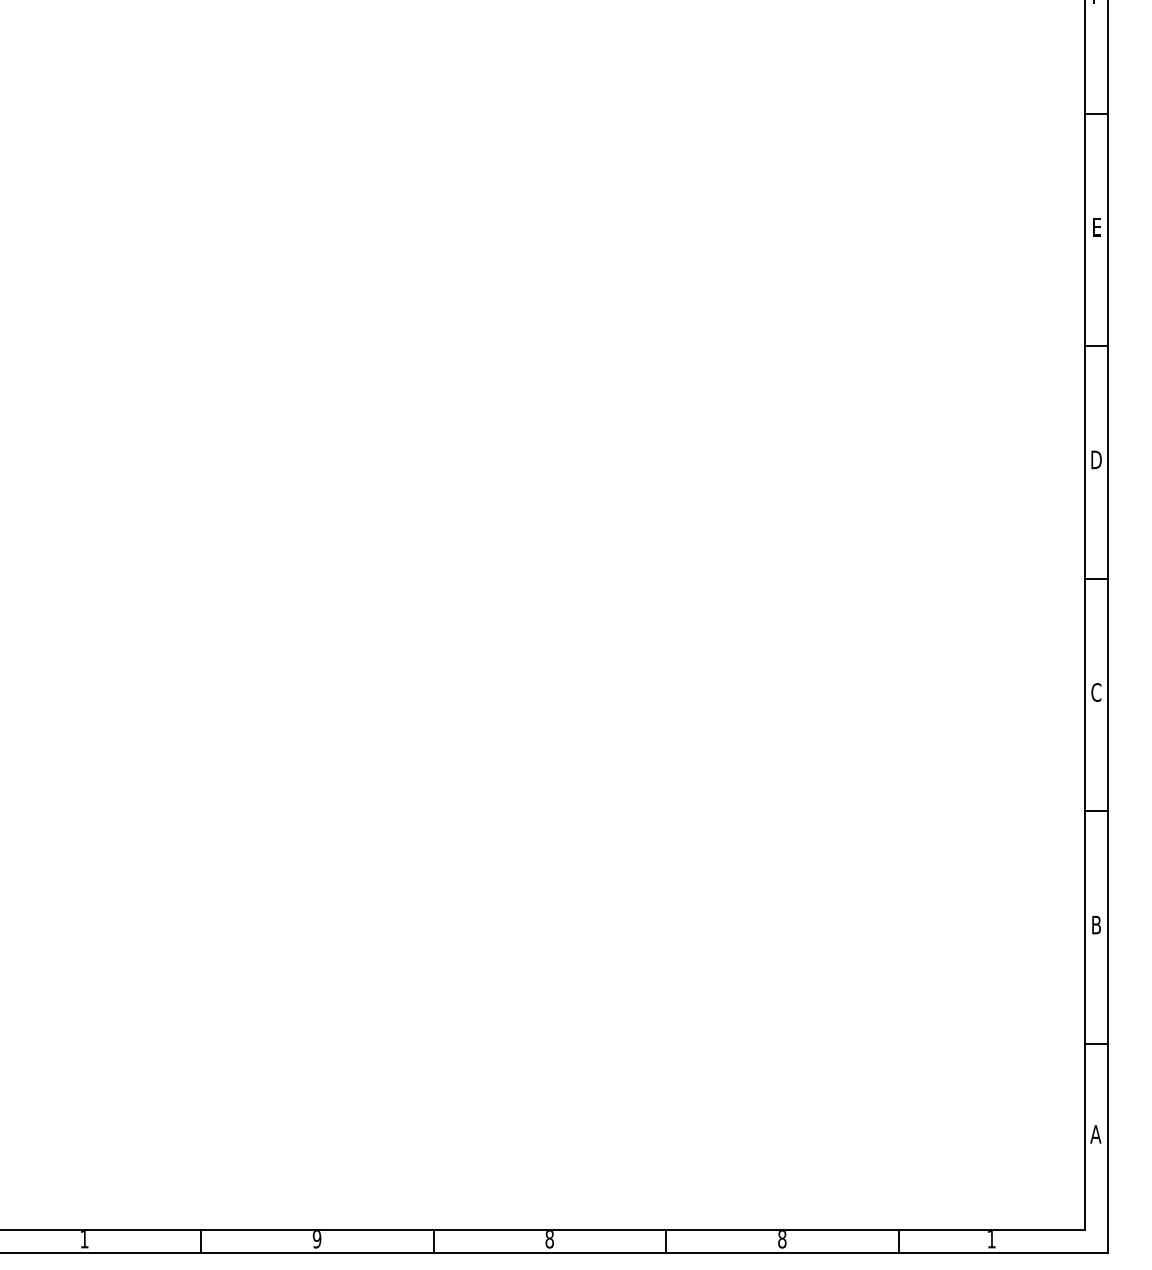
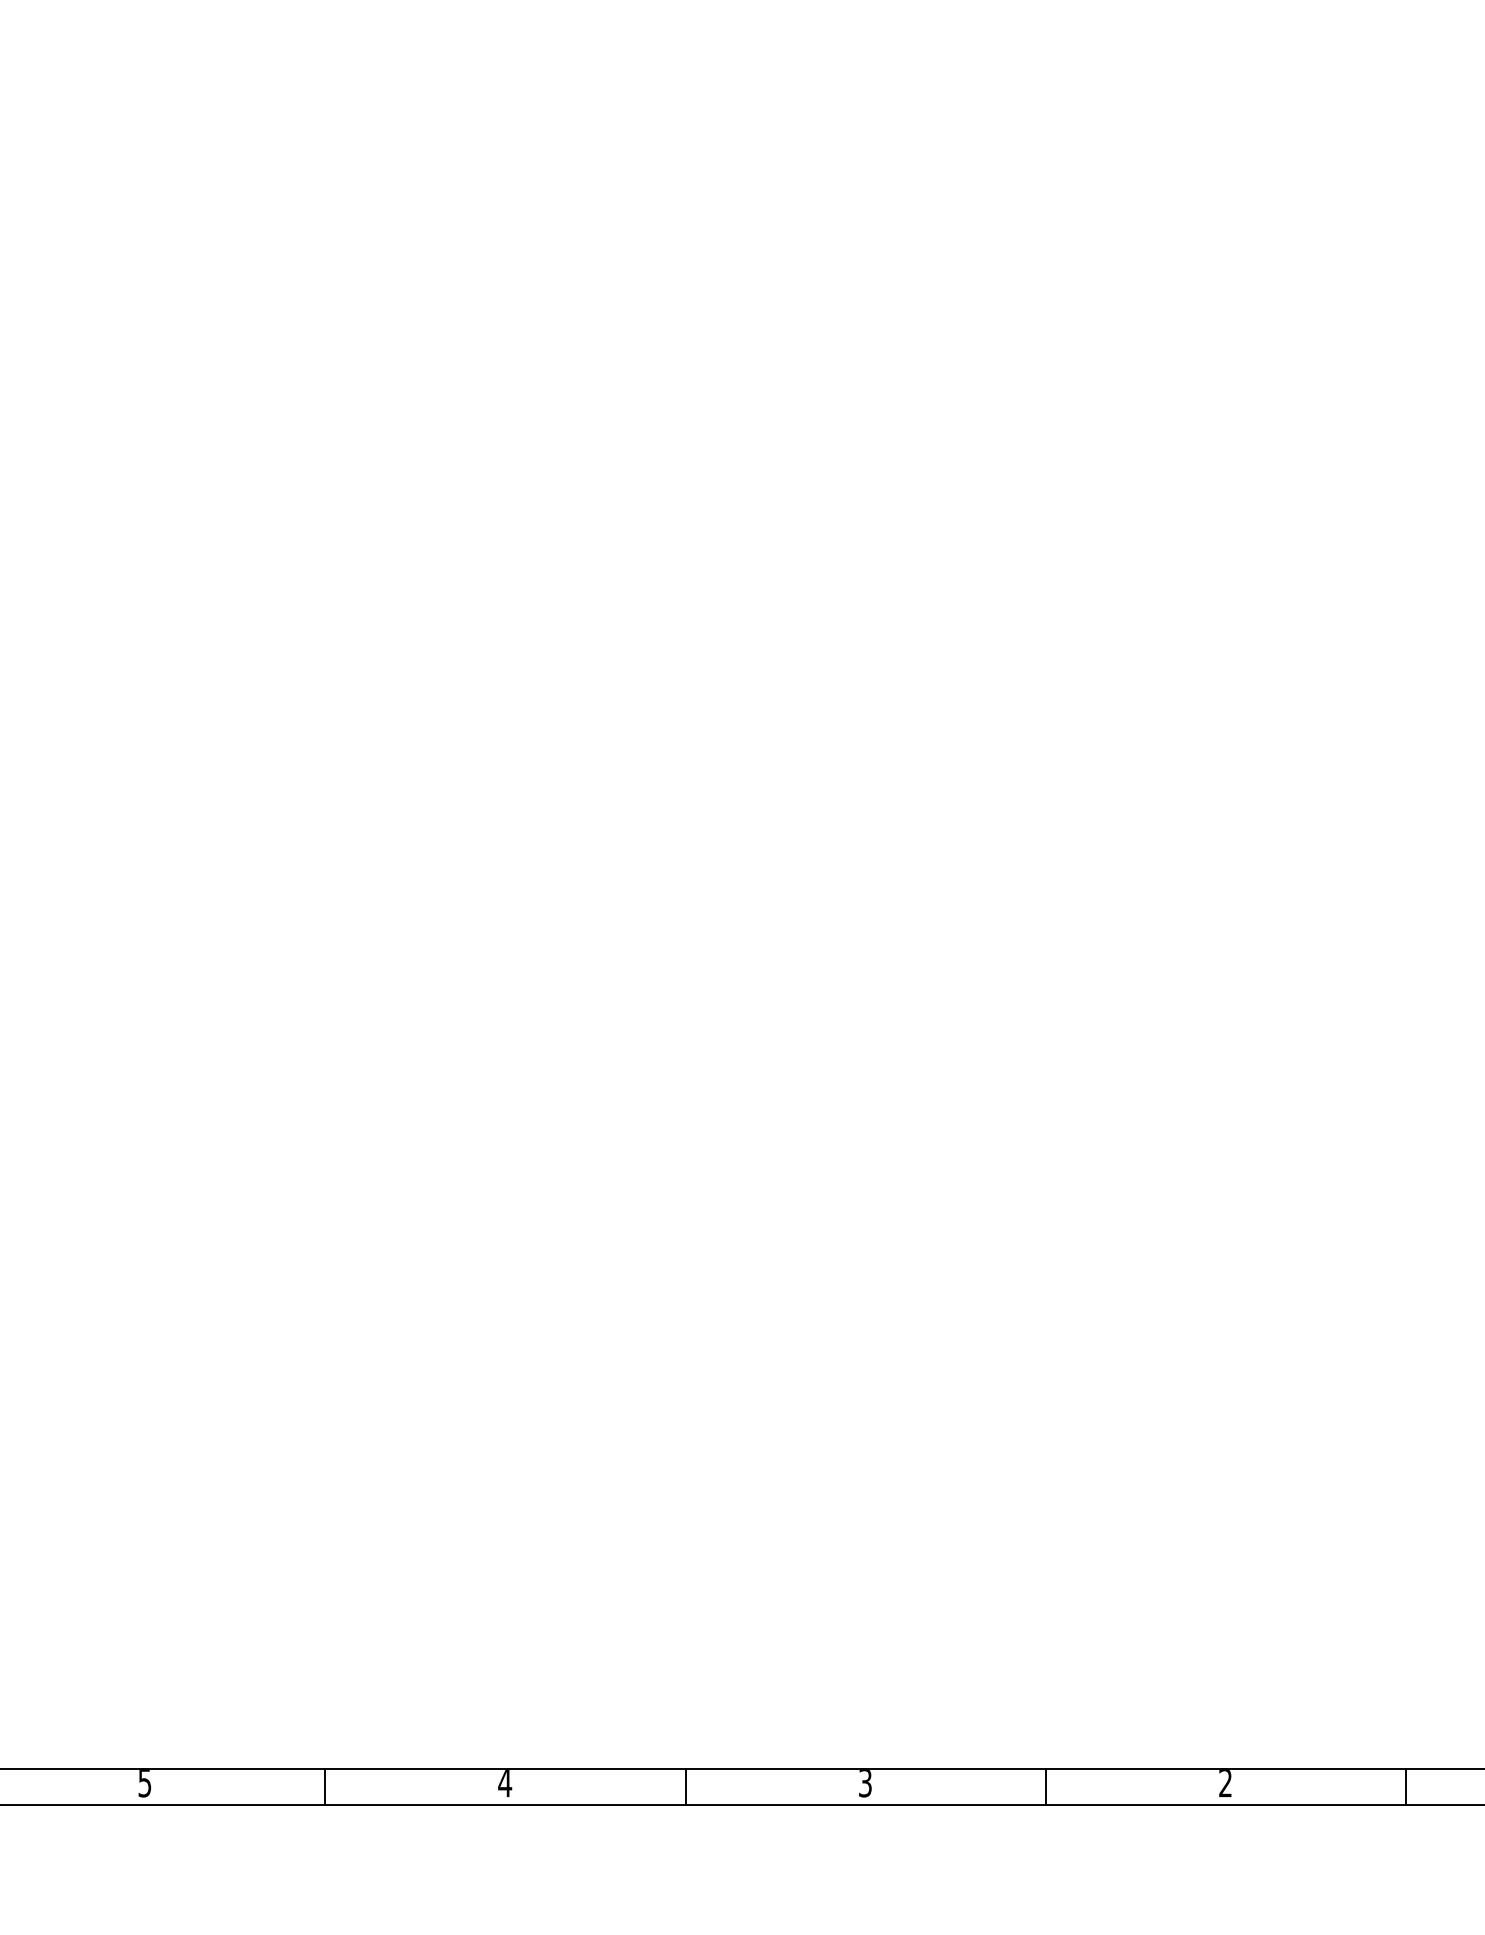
text: (84, 1239) -> (144, 1783), 1 -> 5
text: (316, 1239) -> (504, 1783), 9 -> 4
text: (549, 1239) -> (865, 1783), 8 -> 3
text: (782, 1239) -> (1225, 1783), 8 -> 2

